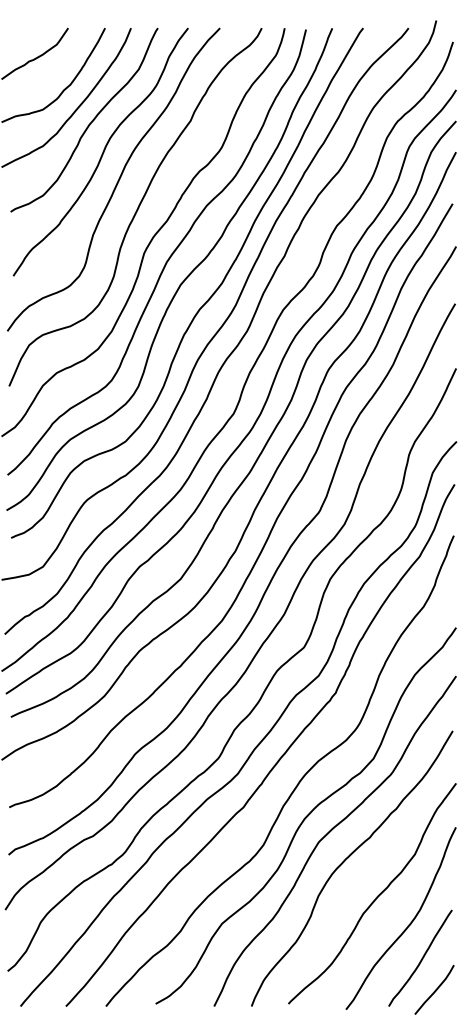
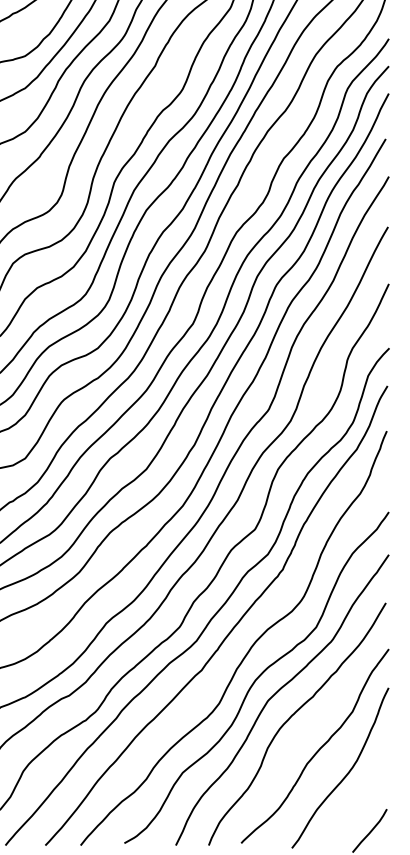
curve: (421, 958) -> (358, 803), removed

